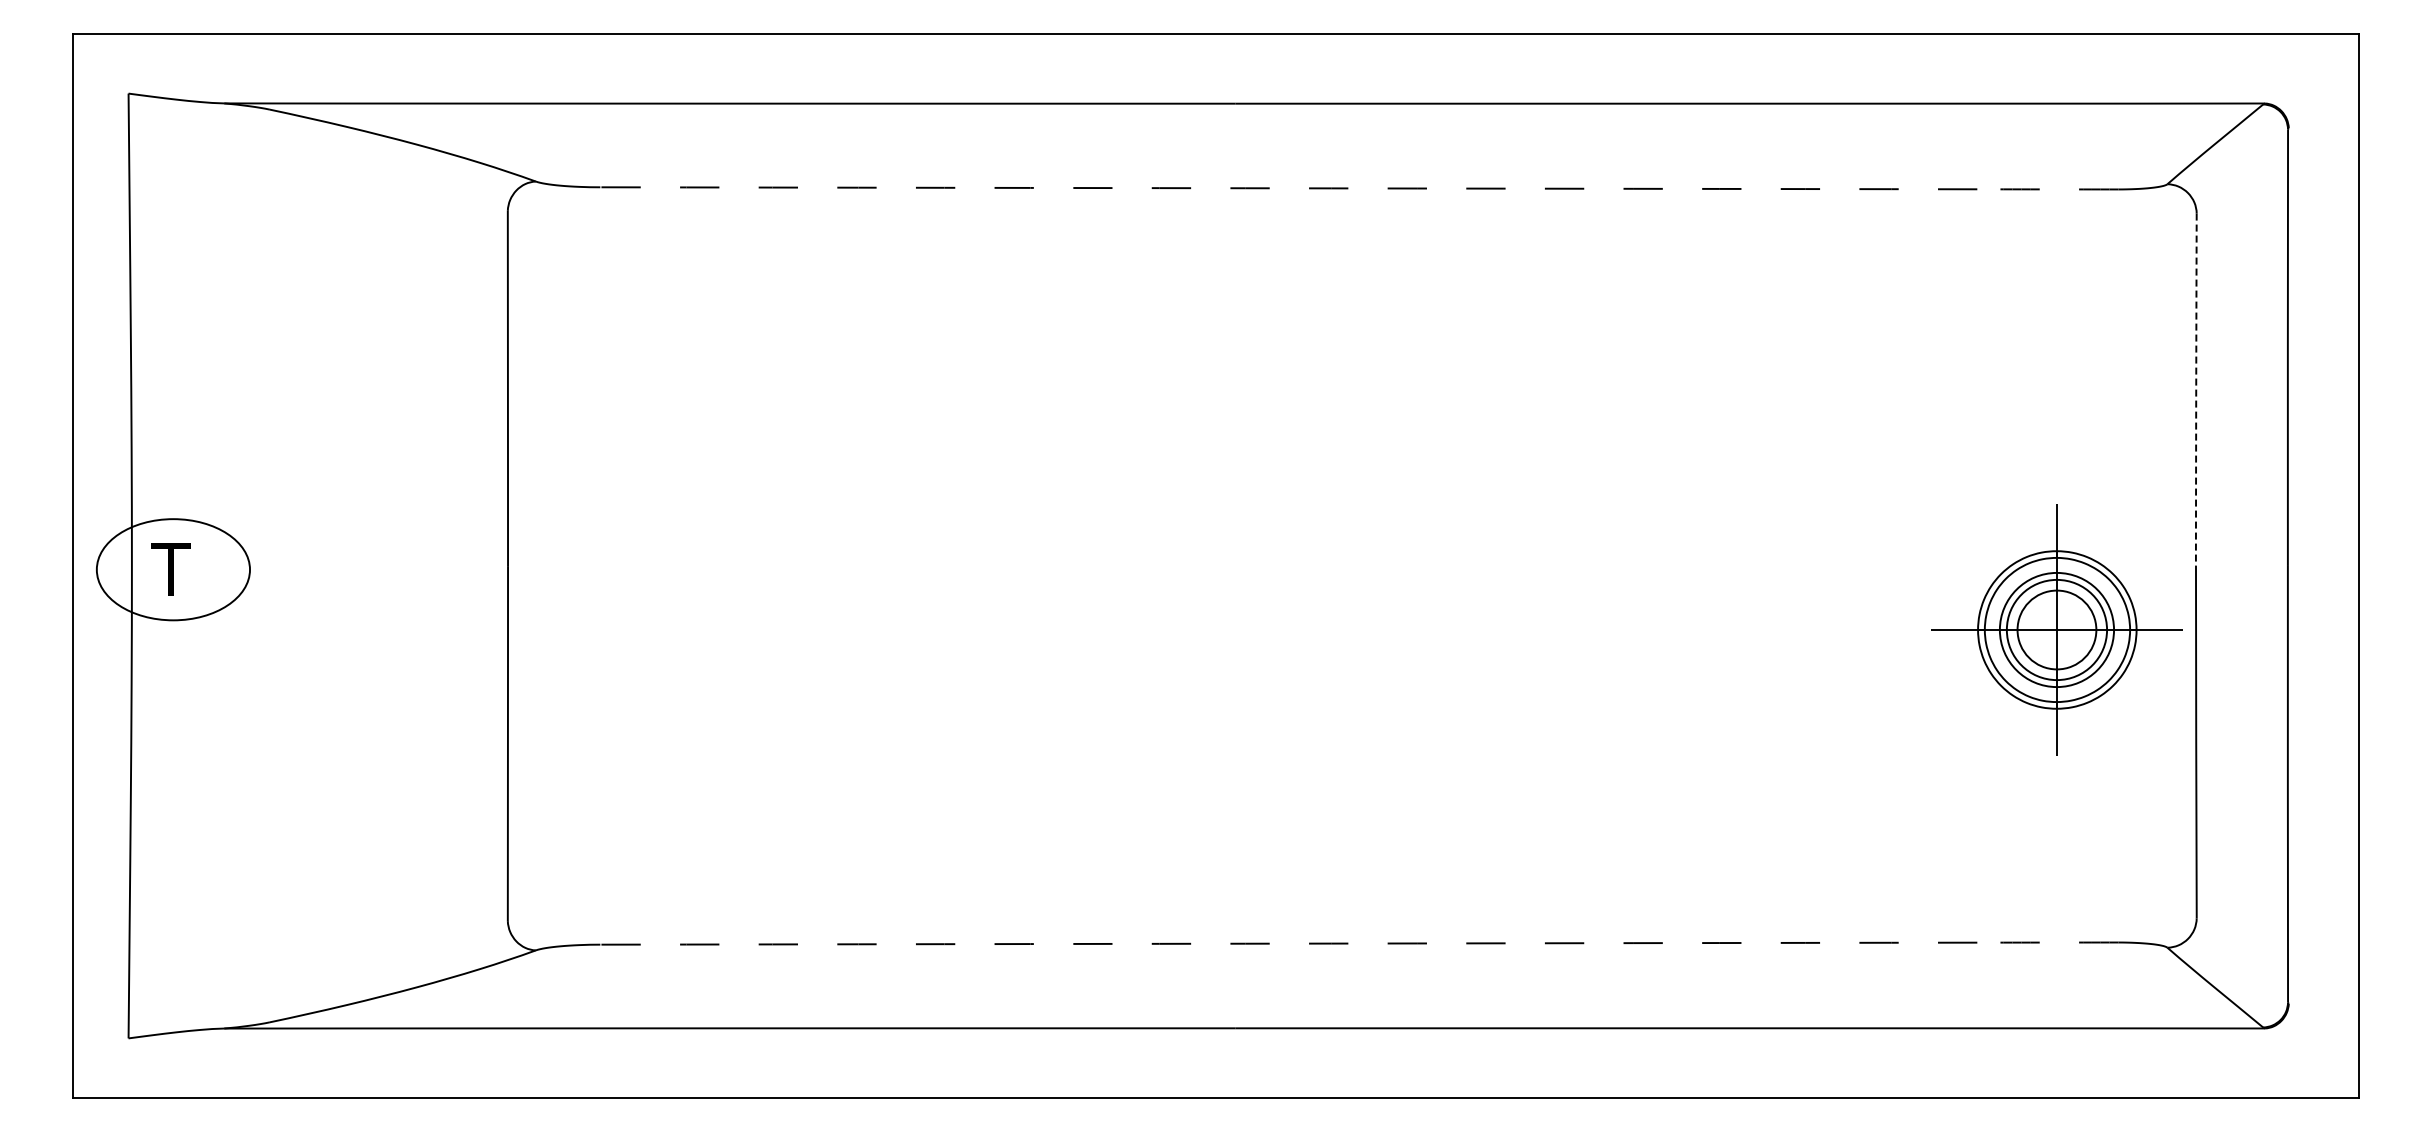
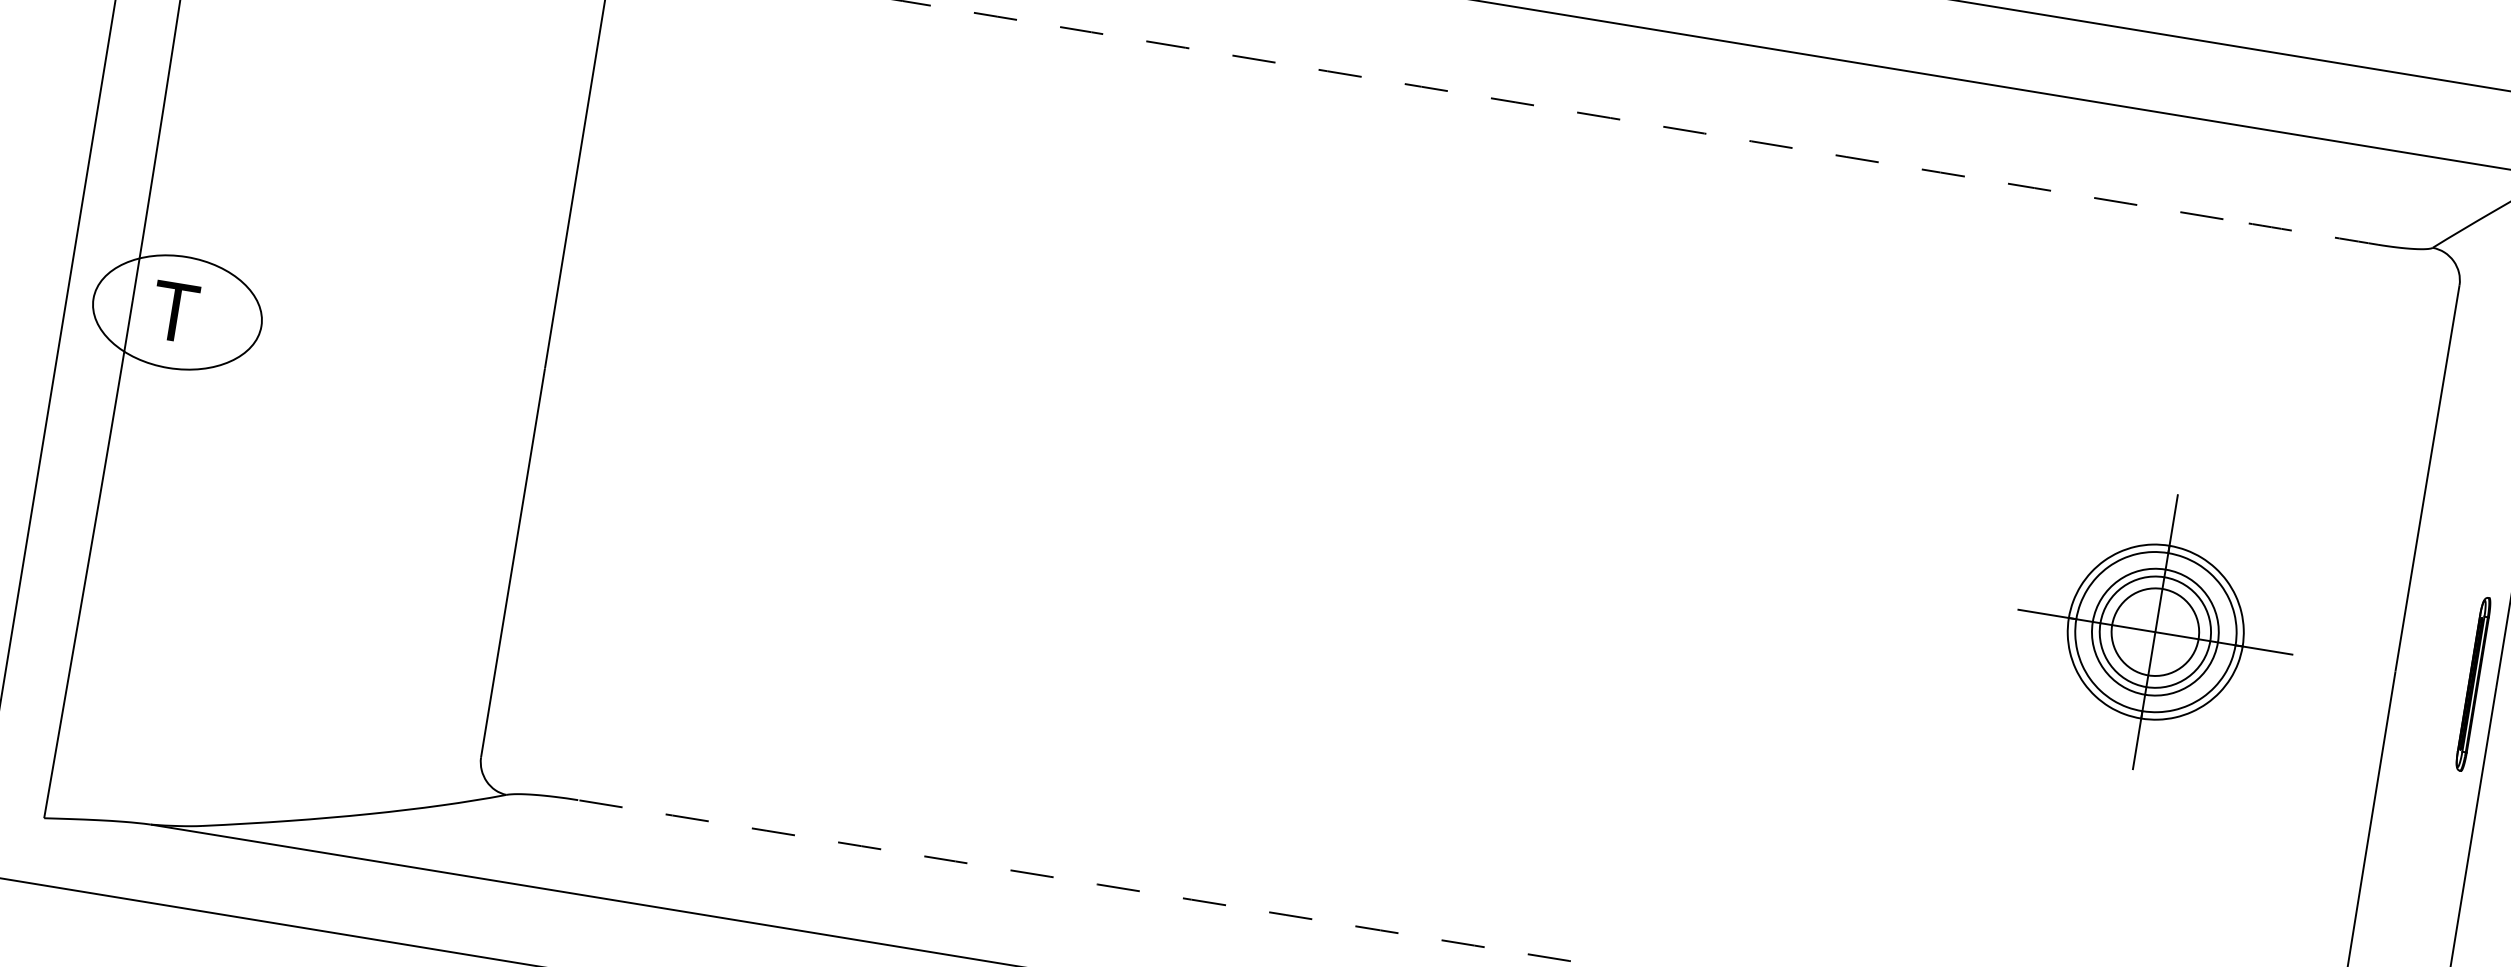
arc: (2196, 389) -> (2427, 478), dashed -> solid
part: (2266, 565) -> (2472, 683), added
part: (2056, 629) -> (2154, 631), moved

